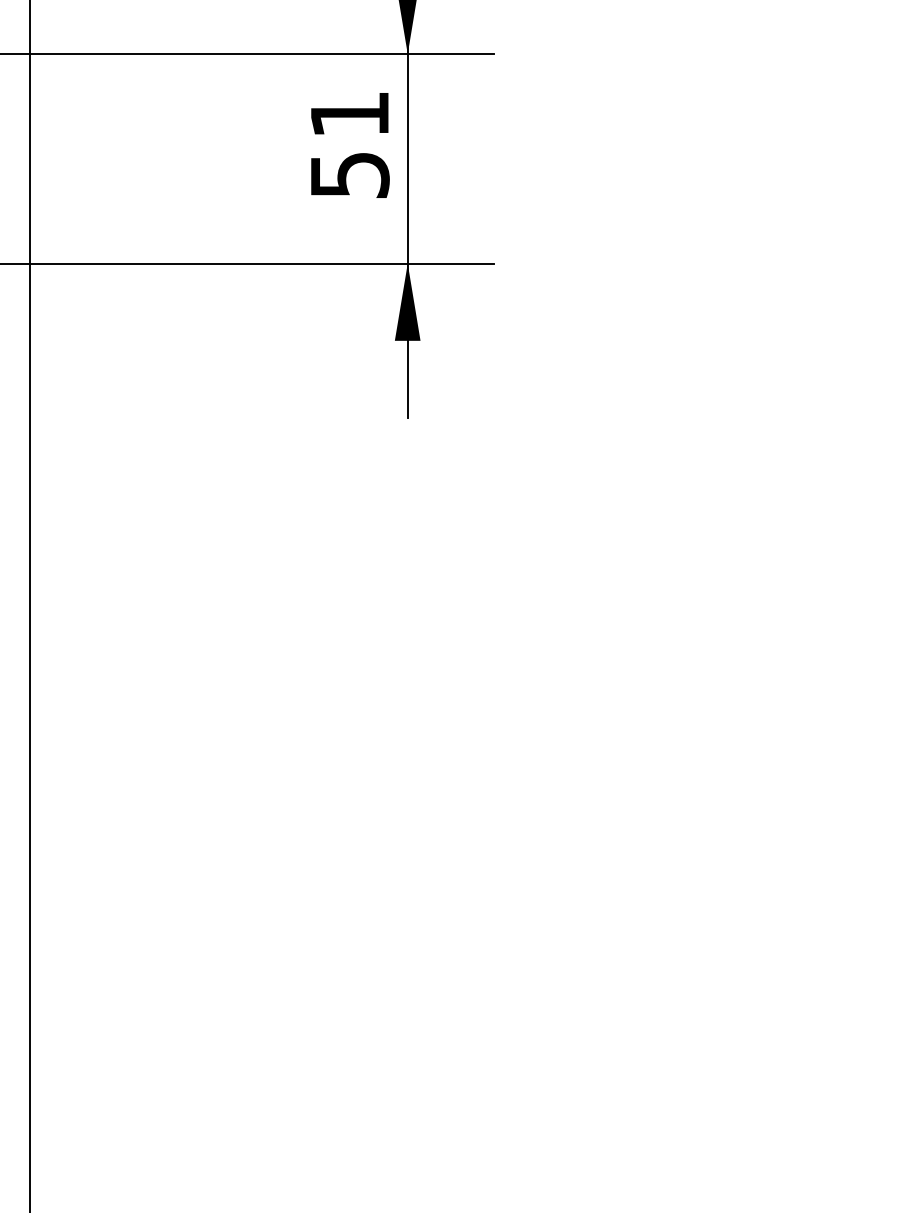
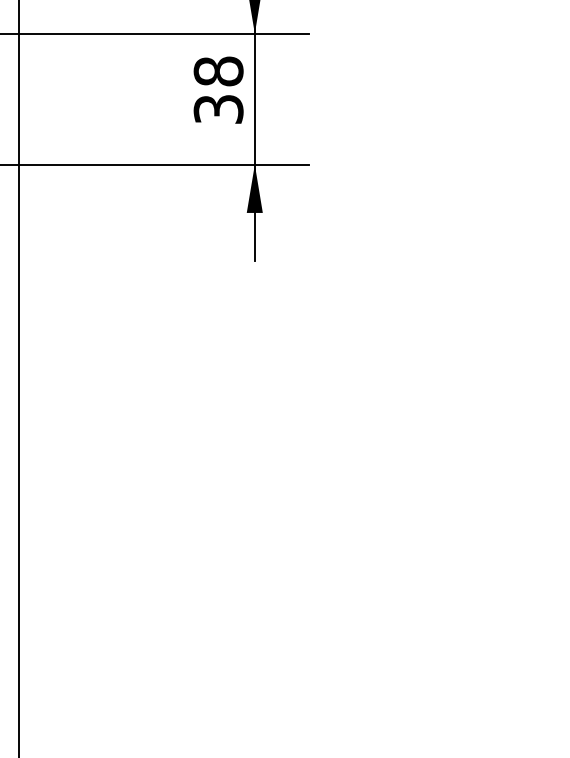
text: (349, 143) -> (218, 89), 51 -> 38

